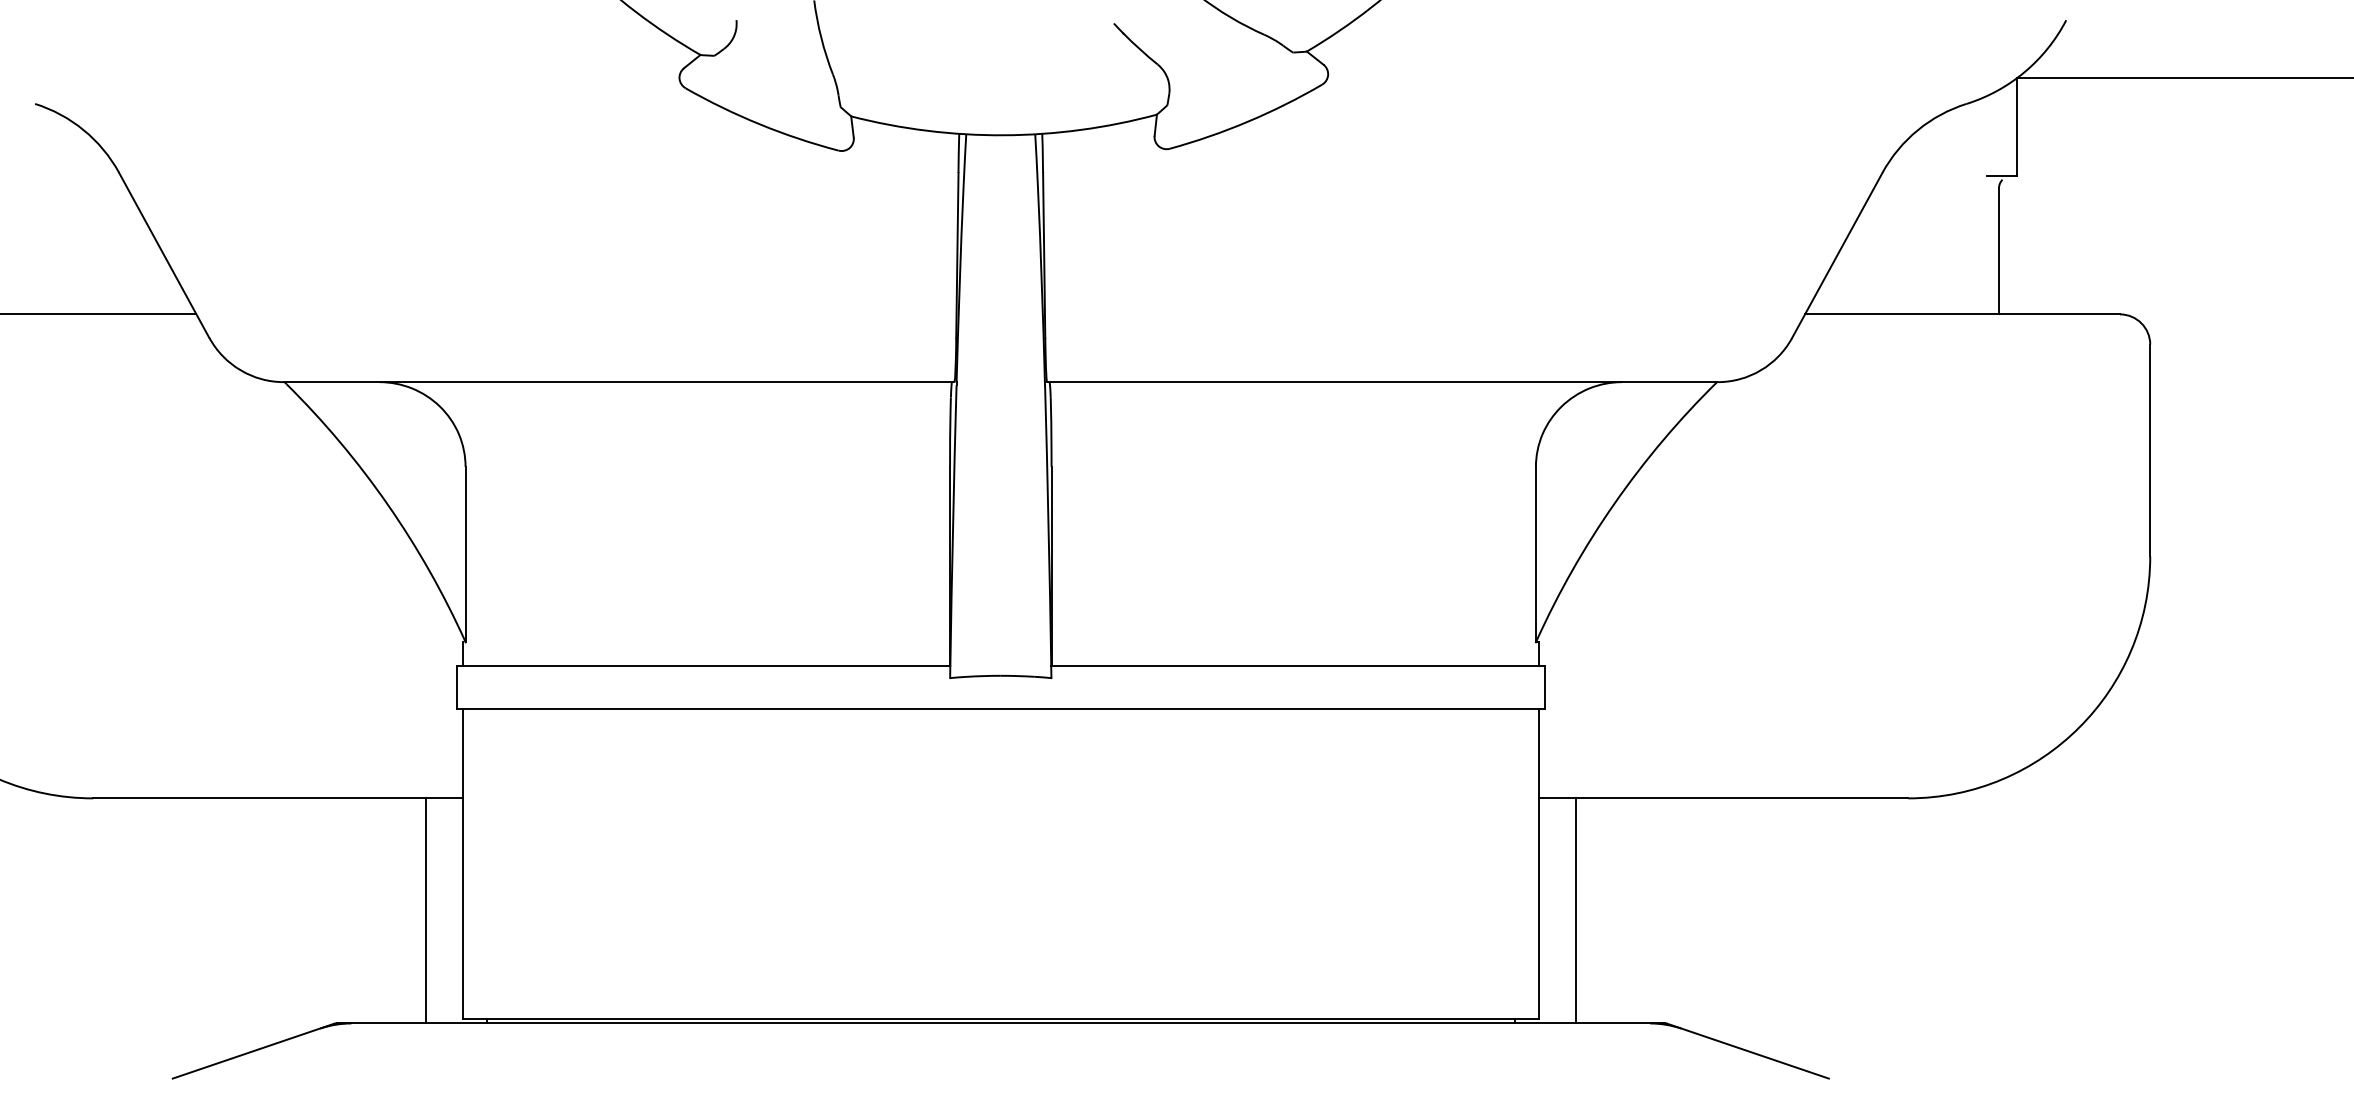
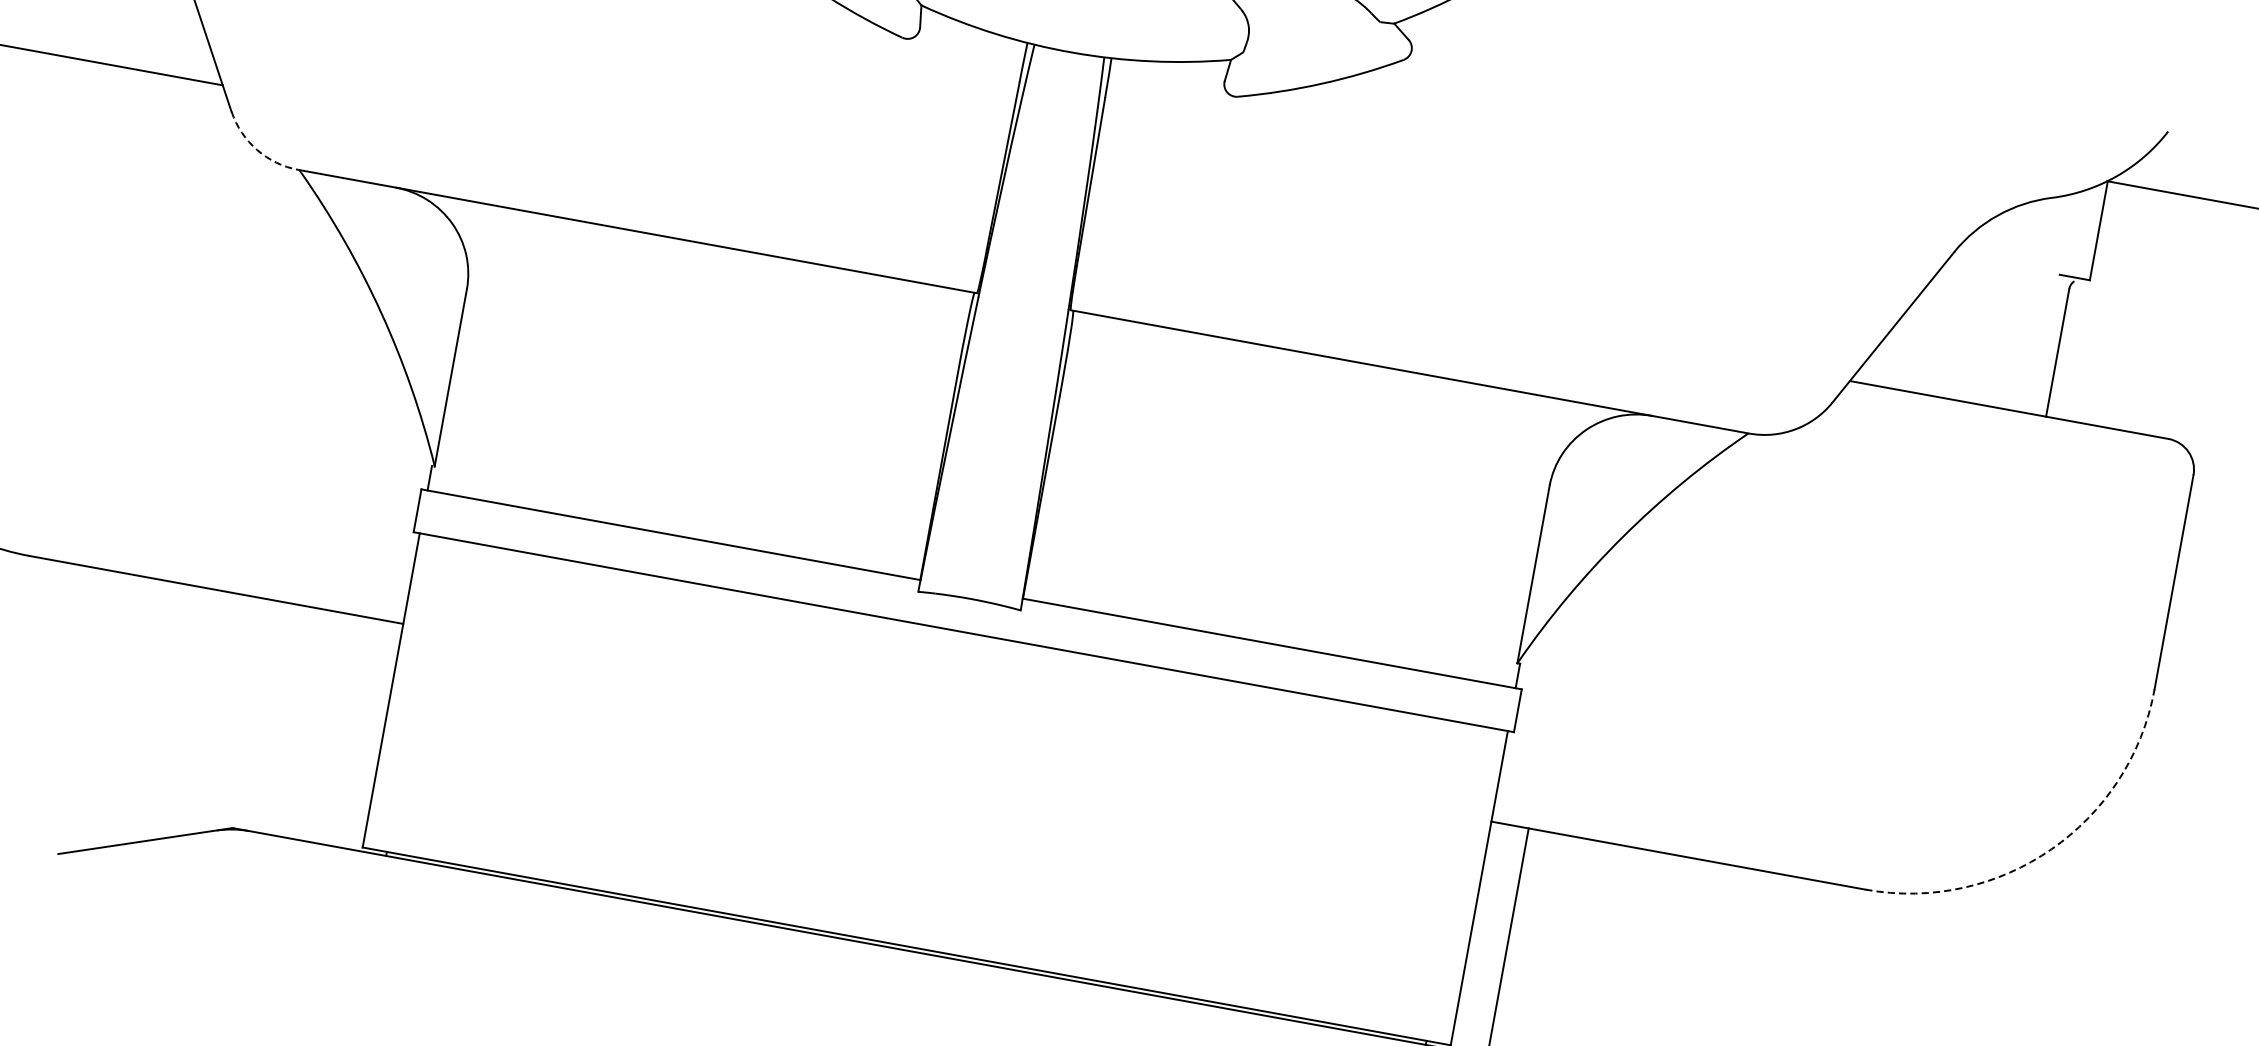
arc: (240, 370) -> (257, 150), solid -> dashed
arc: (2079, 727) -> (2051, 849), solid -> dashed
line: (426, 910) -> (345, 730), removed

